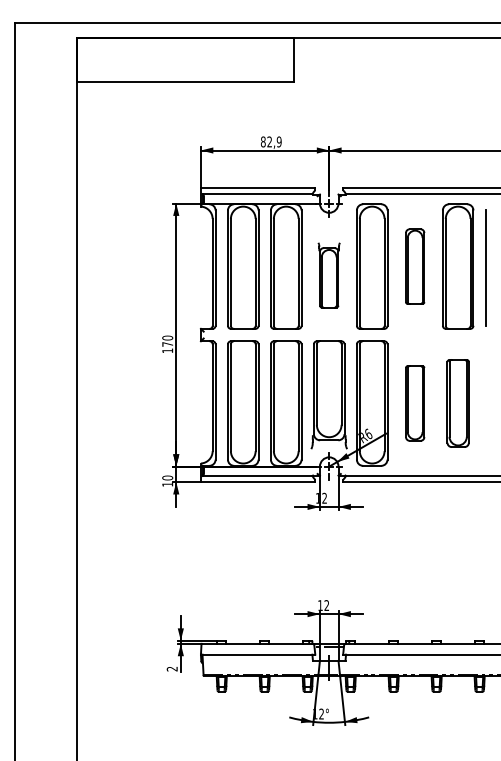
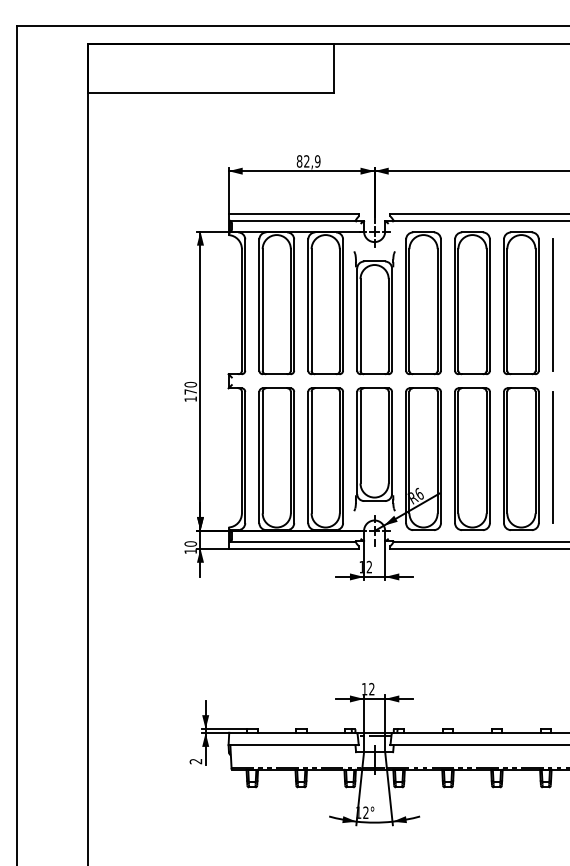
part: (415, 266) -> (472, 303), size x1.67
part: (329, 275) -> (374, 313), size x1.67
part: (415, 402) -> (472, 458), size x1.67
part: (458, 402) -> (521, 458), size x1.43
line: (485, 402) -> (552, 457), added

